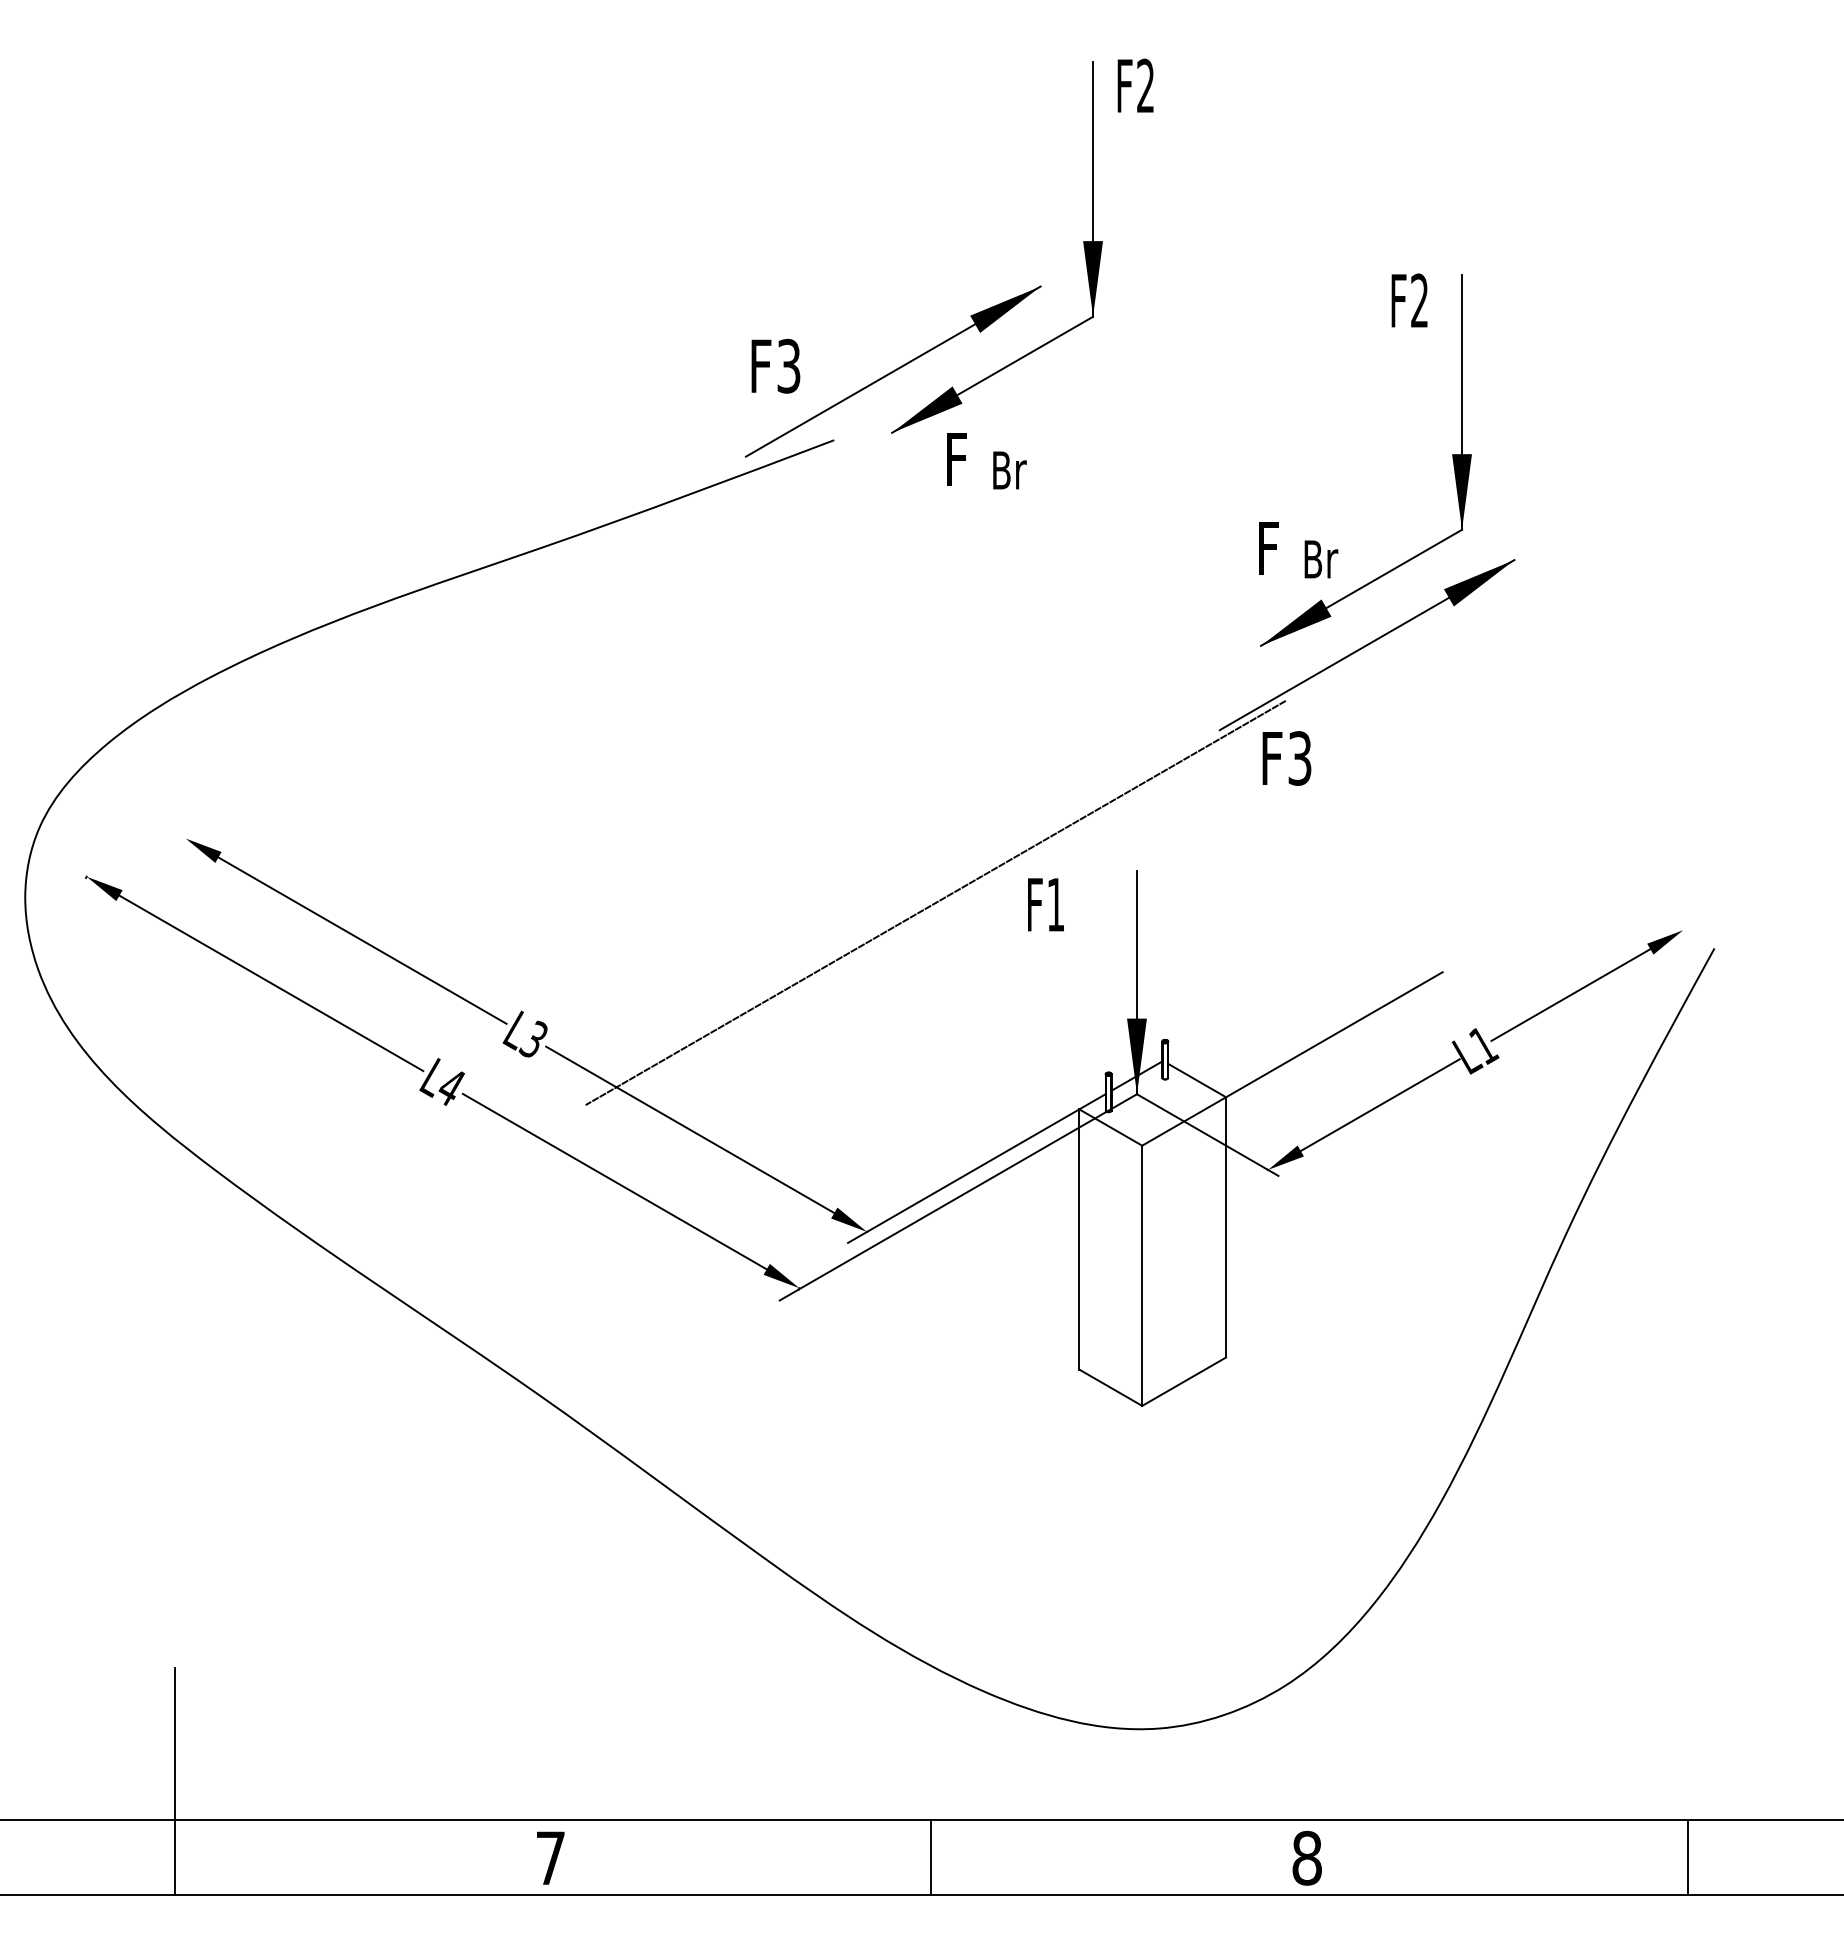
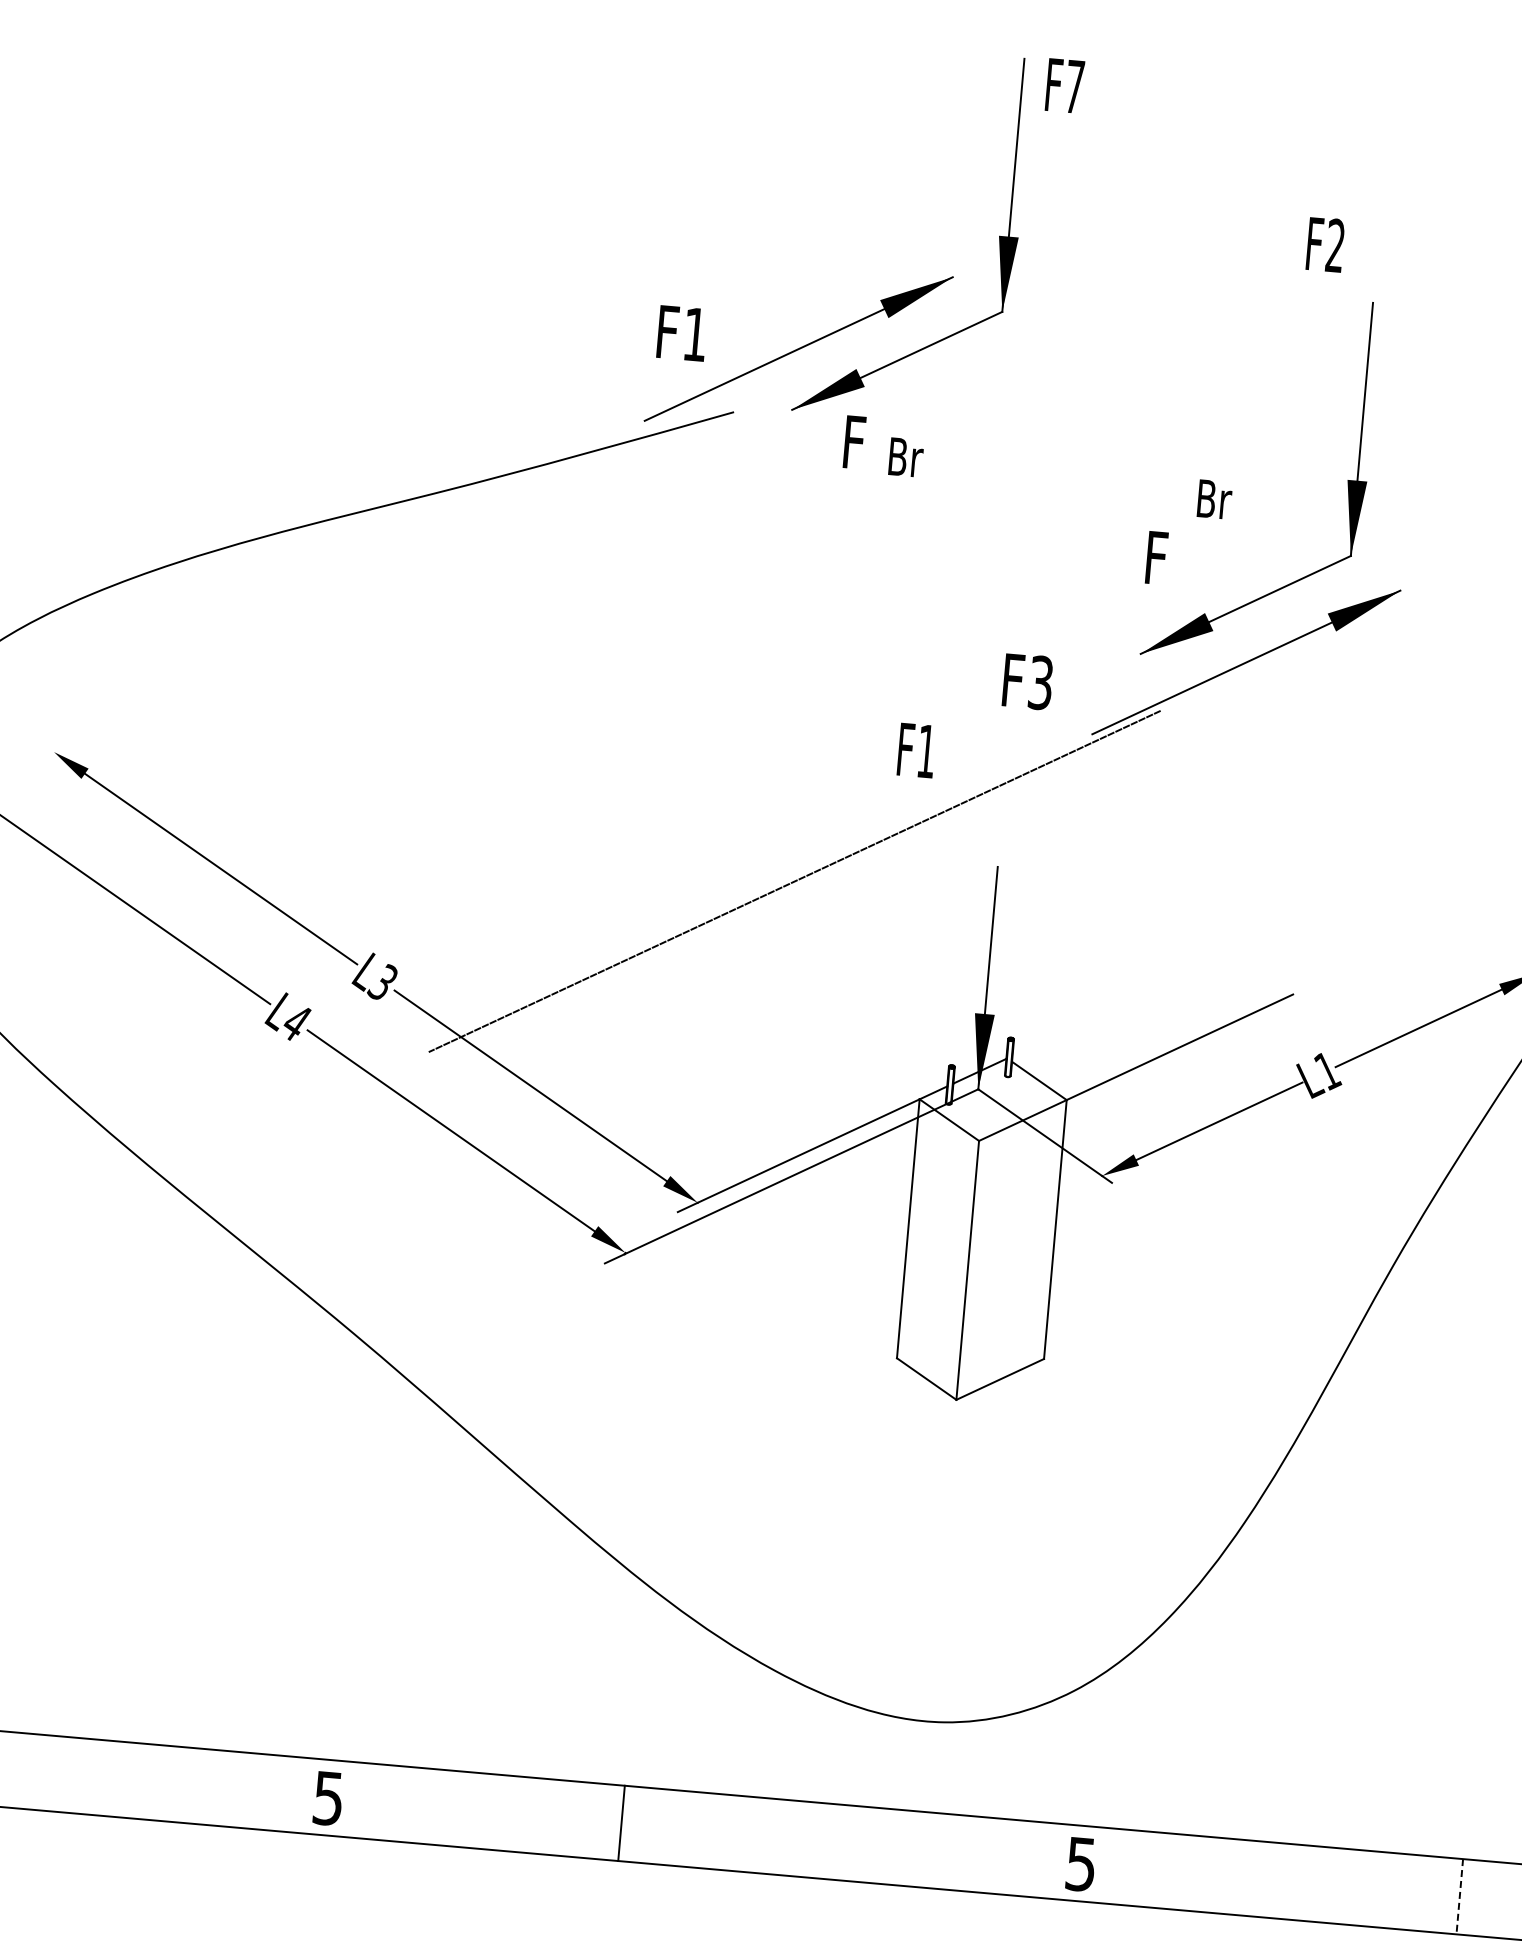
text: (1145, 85) -> (1074, 86), F2 -> F7
text: (1409, 300) -> (1325, 244), moved
text: (788, 365) -> (695, 333), F3 -> F1
text: (1321, 559) -> (1214, 499), moved
text: (1286, 758) -> (1027, 681), moved
text: (1045, 904) -> (916, 750), moved
line: (931, 1857) -> (621, 1823), moved
text: (1306, 1857) -> (1080, 1863), 8 -> 5
line: (1687, 1857) -> (1459, 1896), solid -> dashed
text: (550, 1858) -> (328, 1798), 7 -> 5

